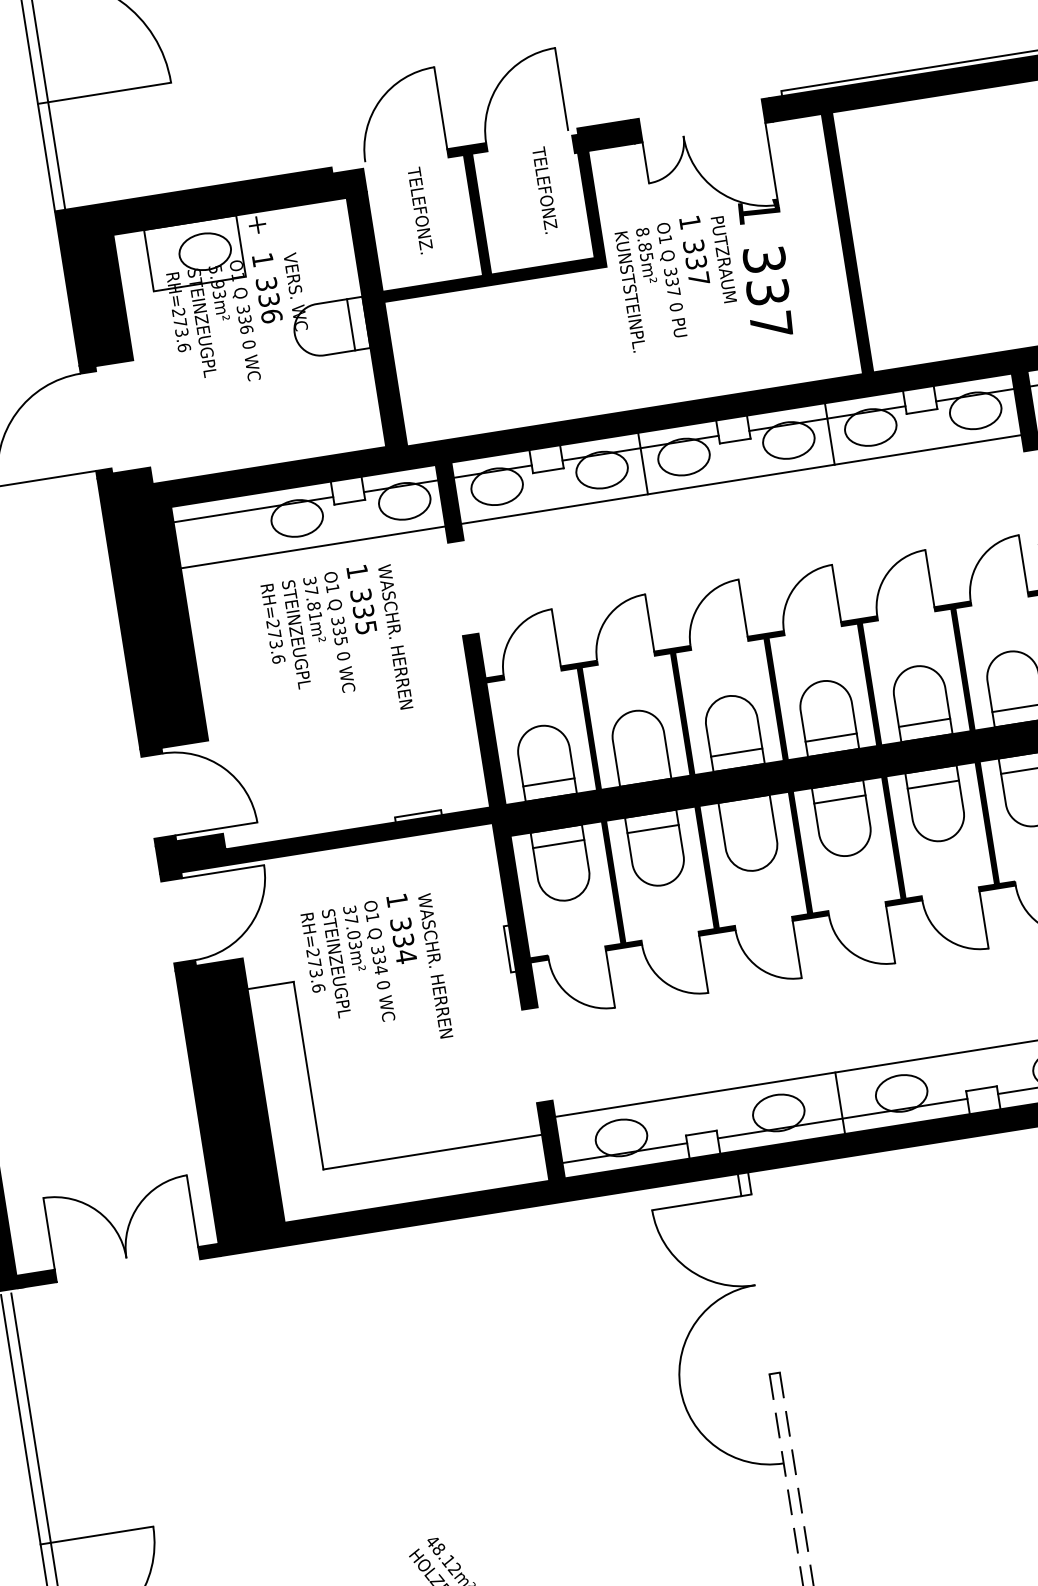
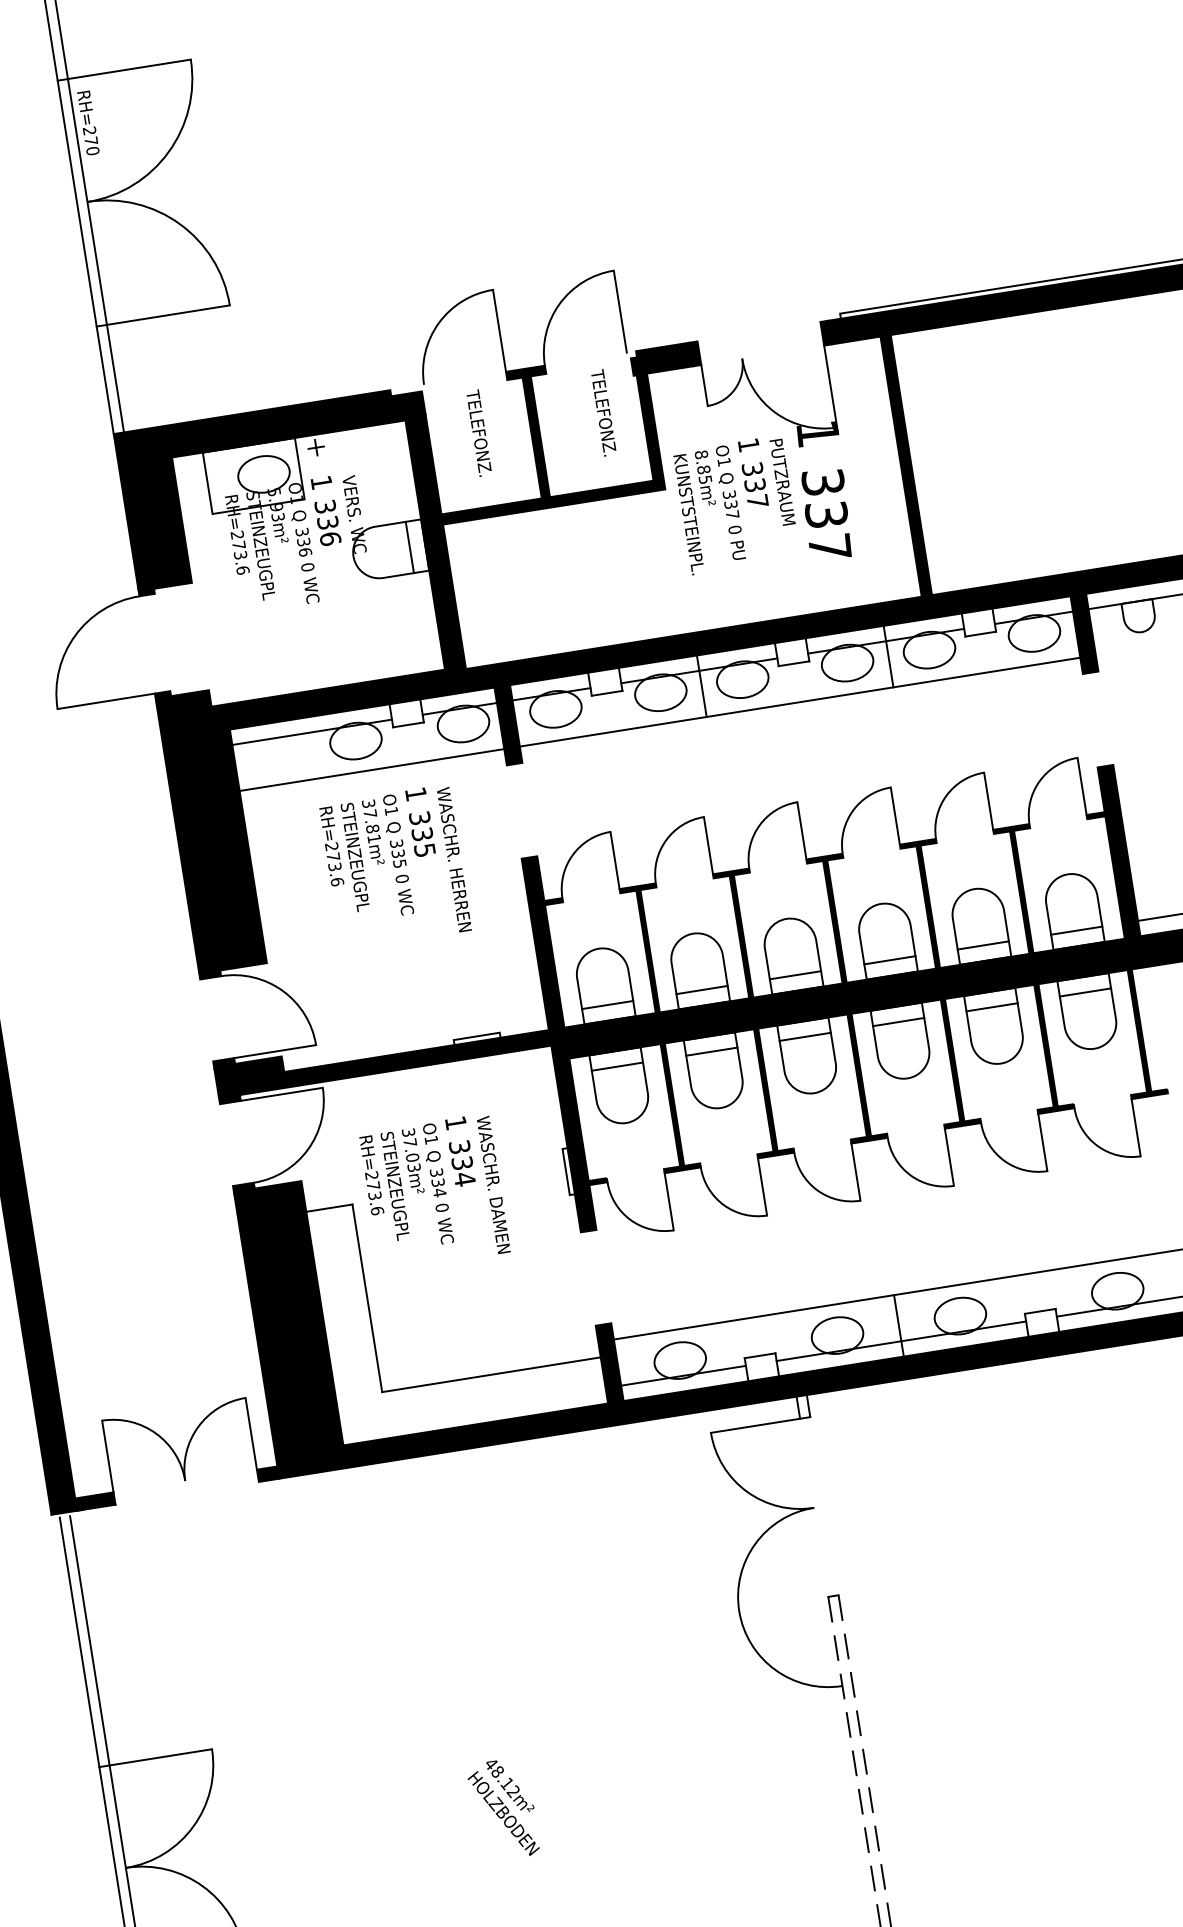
line: (642, 766) -> (701, 989), added
line: (745, 813) -> (804, 1036), added
text: (441, 1006) -> (500, 1229), WASCHR. HERREN -> WASCHR. DAMEN

